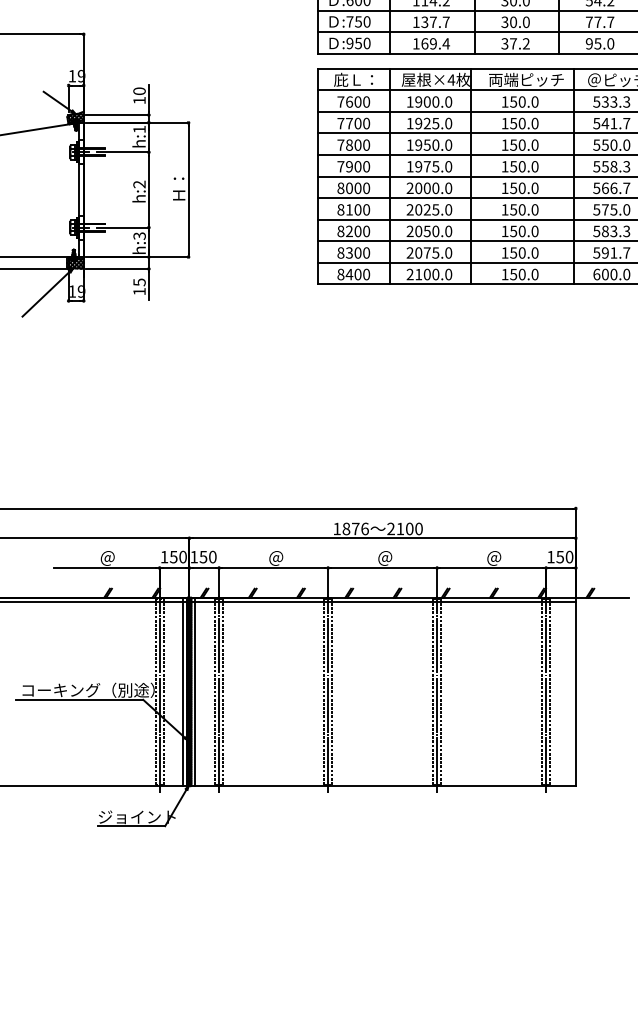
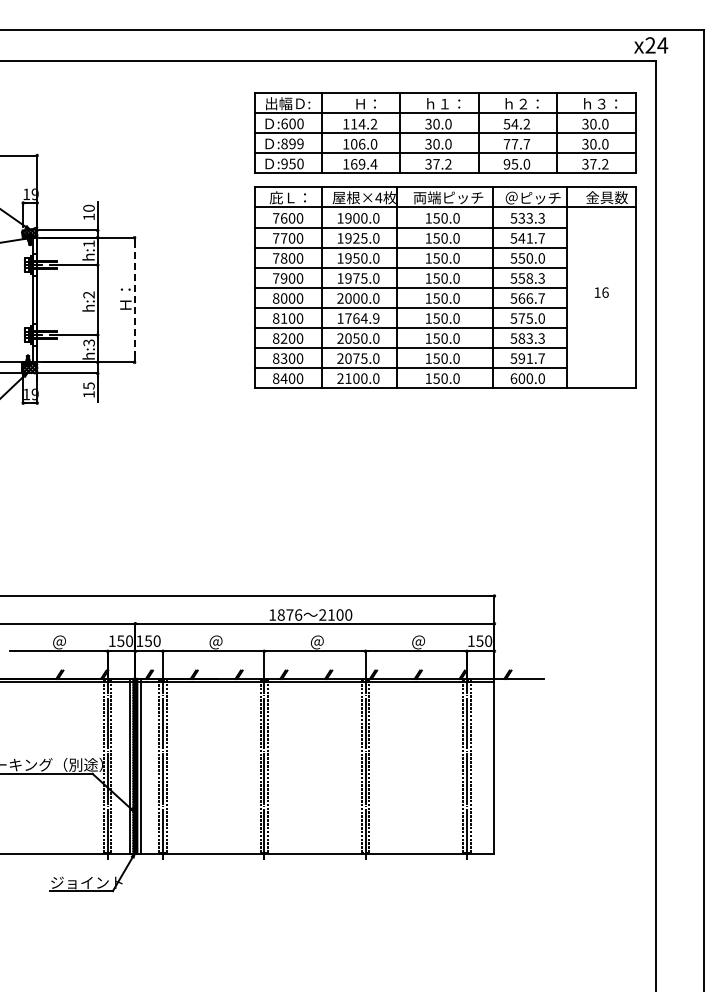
text: (358, 21) -> (292, 143), :750 -> :899
text: (434, 21) -> (363, 143), 137.7 -> 106.0
line: (188, 190) -> (134, 300), solid -> dashed
text: (429, 209) -> (358, 318), 2025.0 -> 1764.9

